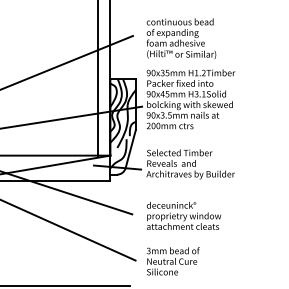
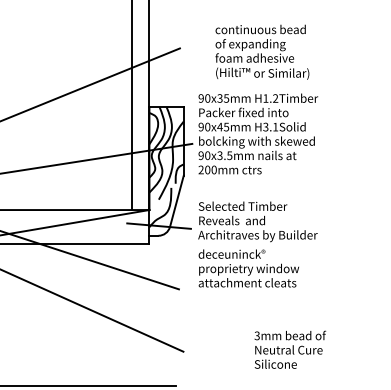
text: (181, 38) -> (262, 51), moved
text: (183, 215) -> (248, 268), moved
text: (173, 261) -> (290, 349), moved

